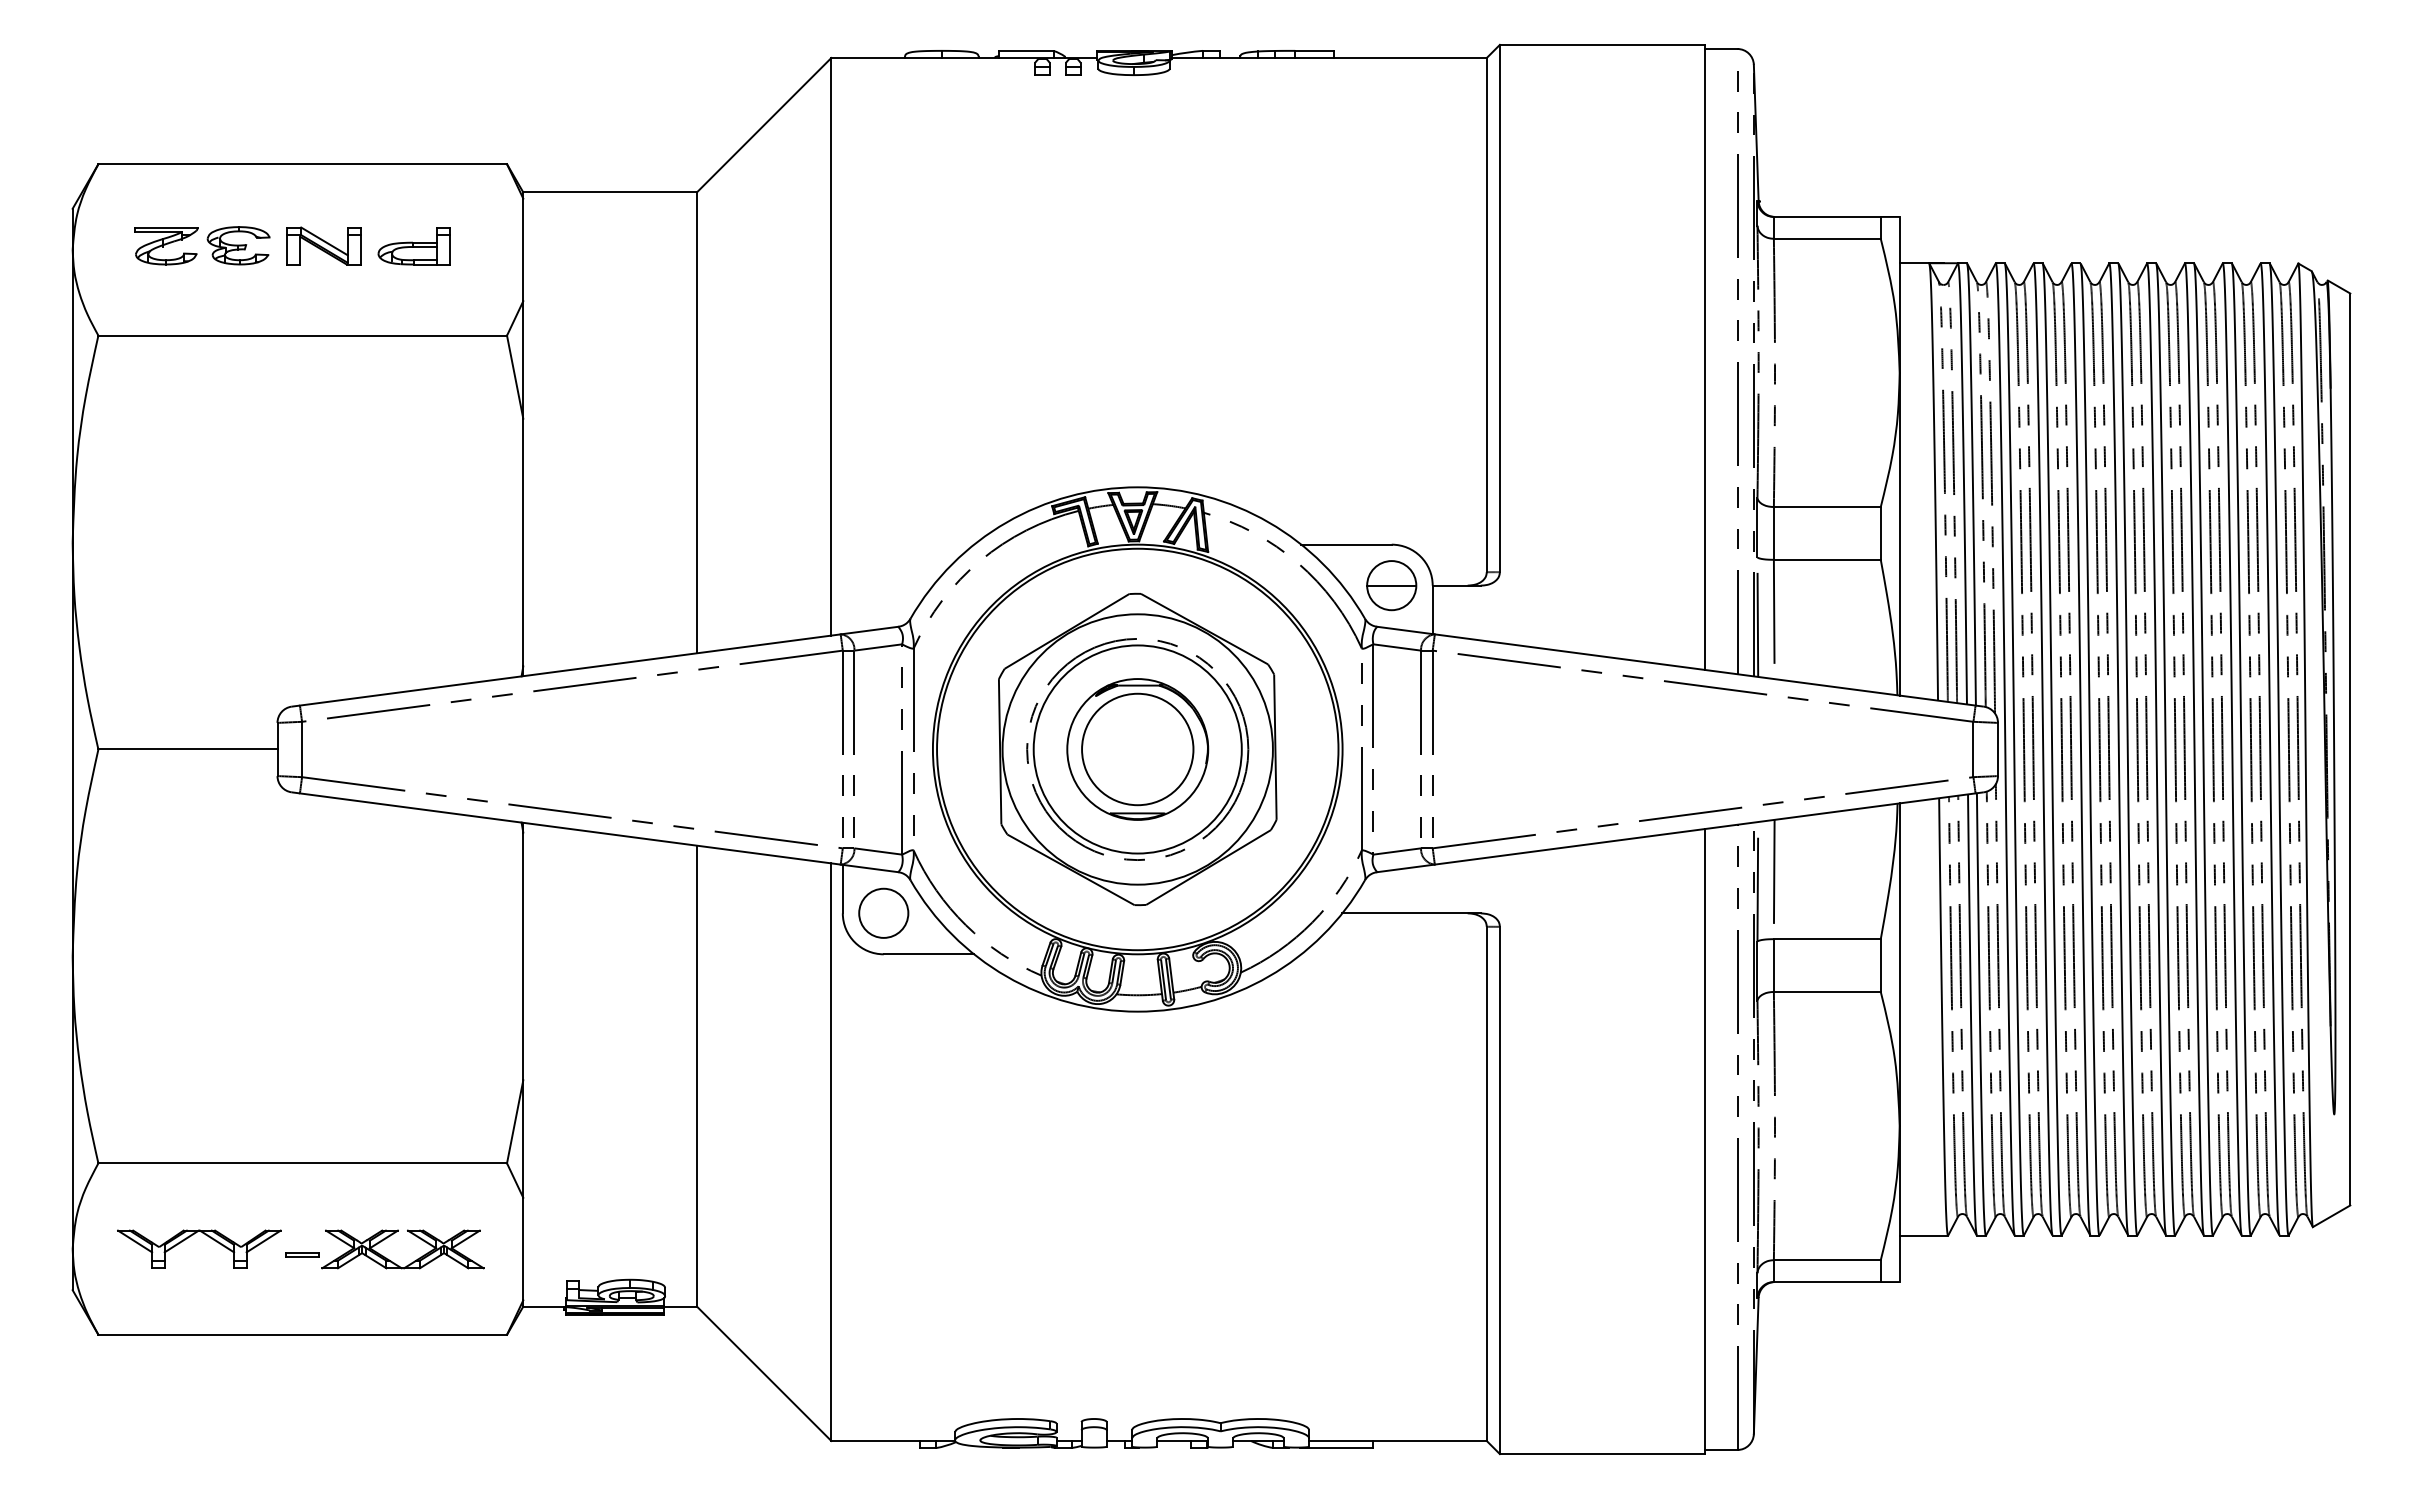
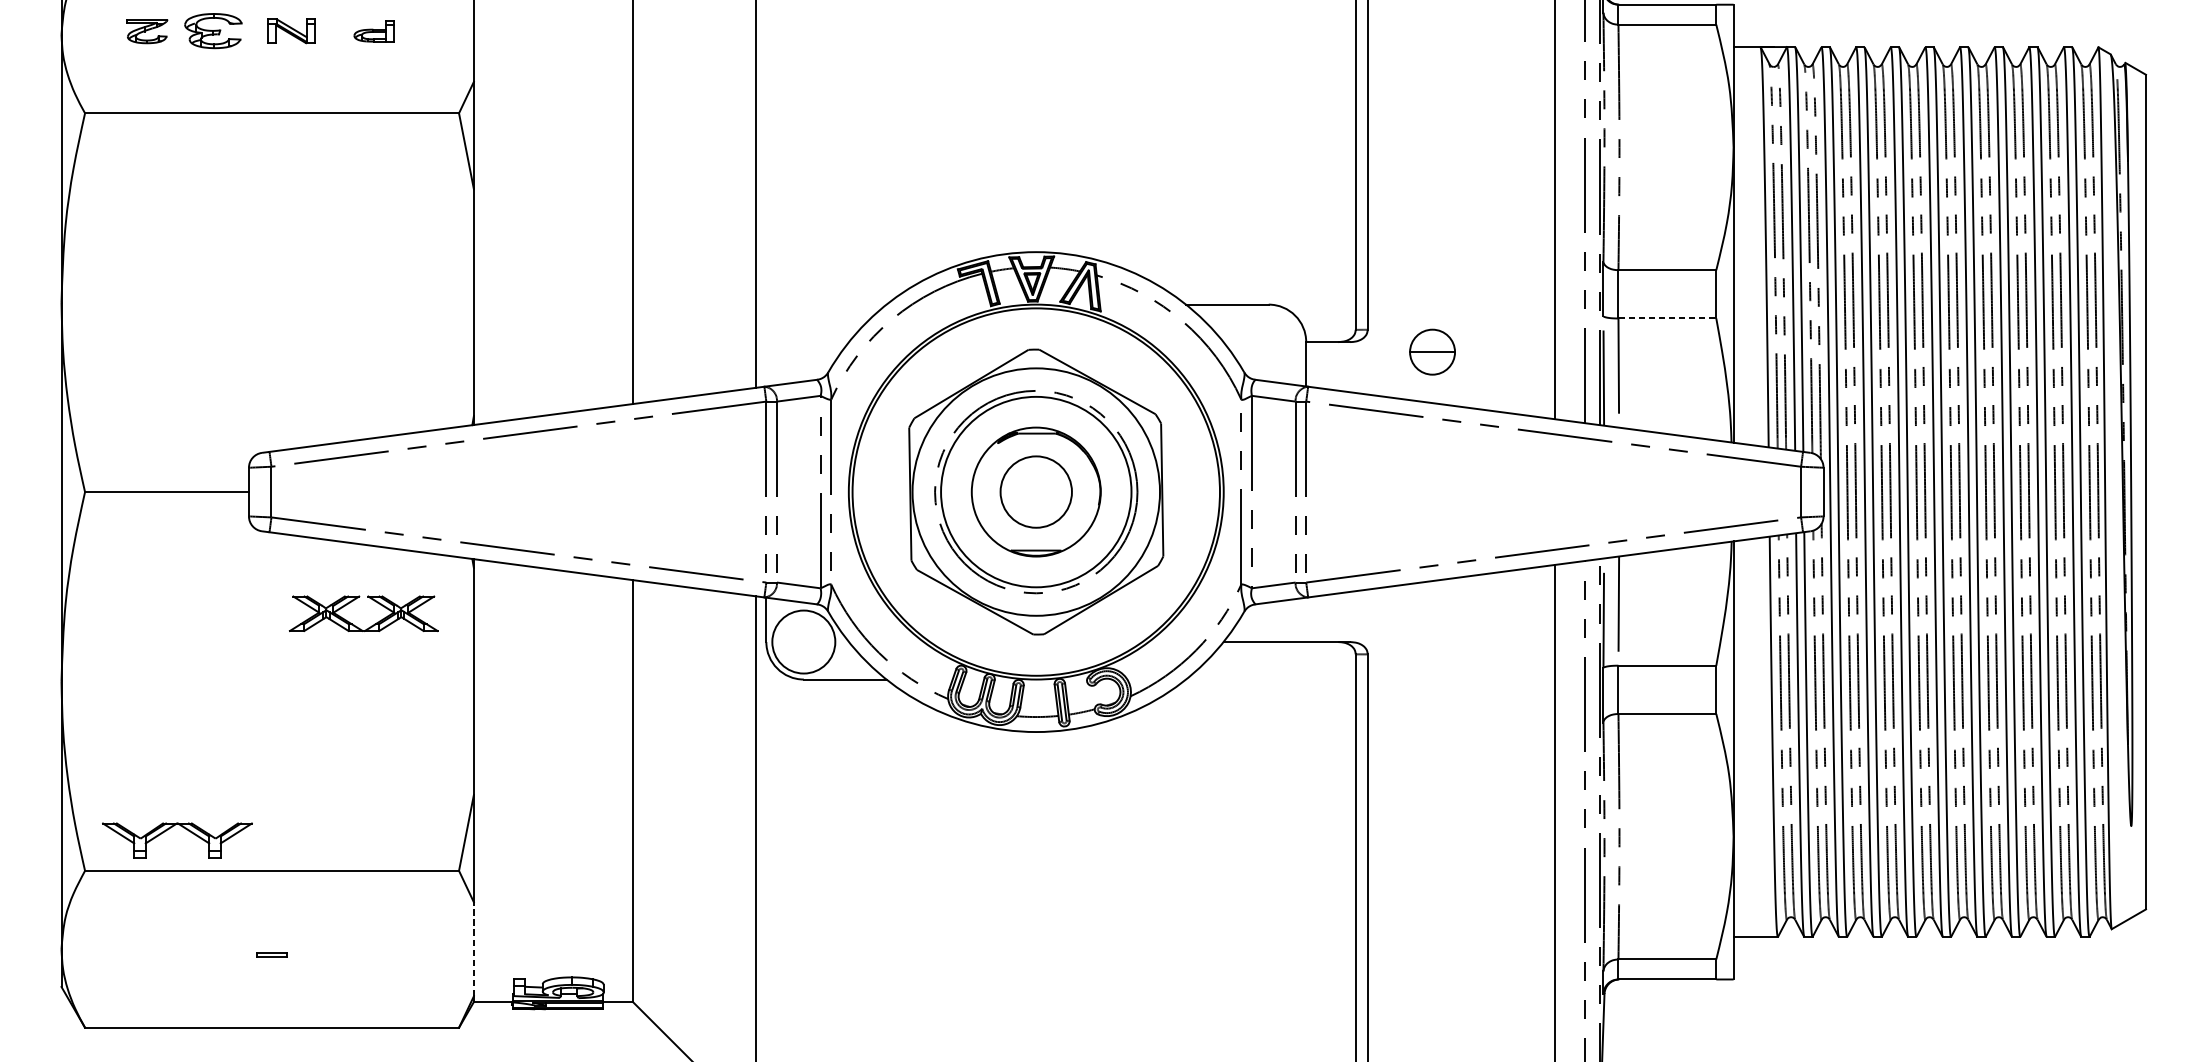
part: (323, 245) -> (291, 30), size x0.7
part: (166, 246) -> (147, 31), size x0.7
part: (413, 246) -> (373, 31), size x0.6
line: (1827, 559) -> (1667, 318), solid -> dashed
part: (1391, 585) -> (1432, 352), moved
circle: (1137, 749) -> (1036, 492), size x0.7
circle: (883, 912) -> (803, 641), size x1.4
part: (208, 1237) -> (185, 829), moved
line: (523, 1248) -> (474, 948), solid -> dashed
part: (396, 1263) -> (357, 626), moved

